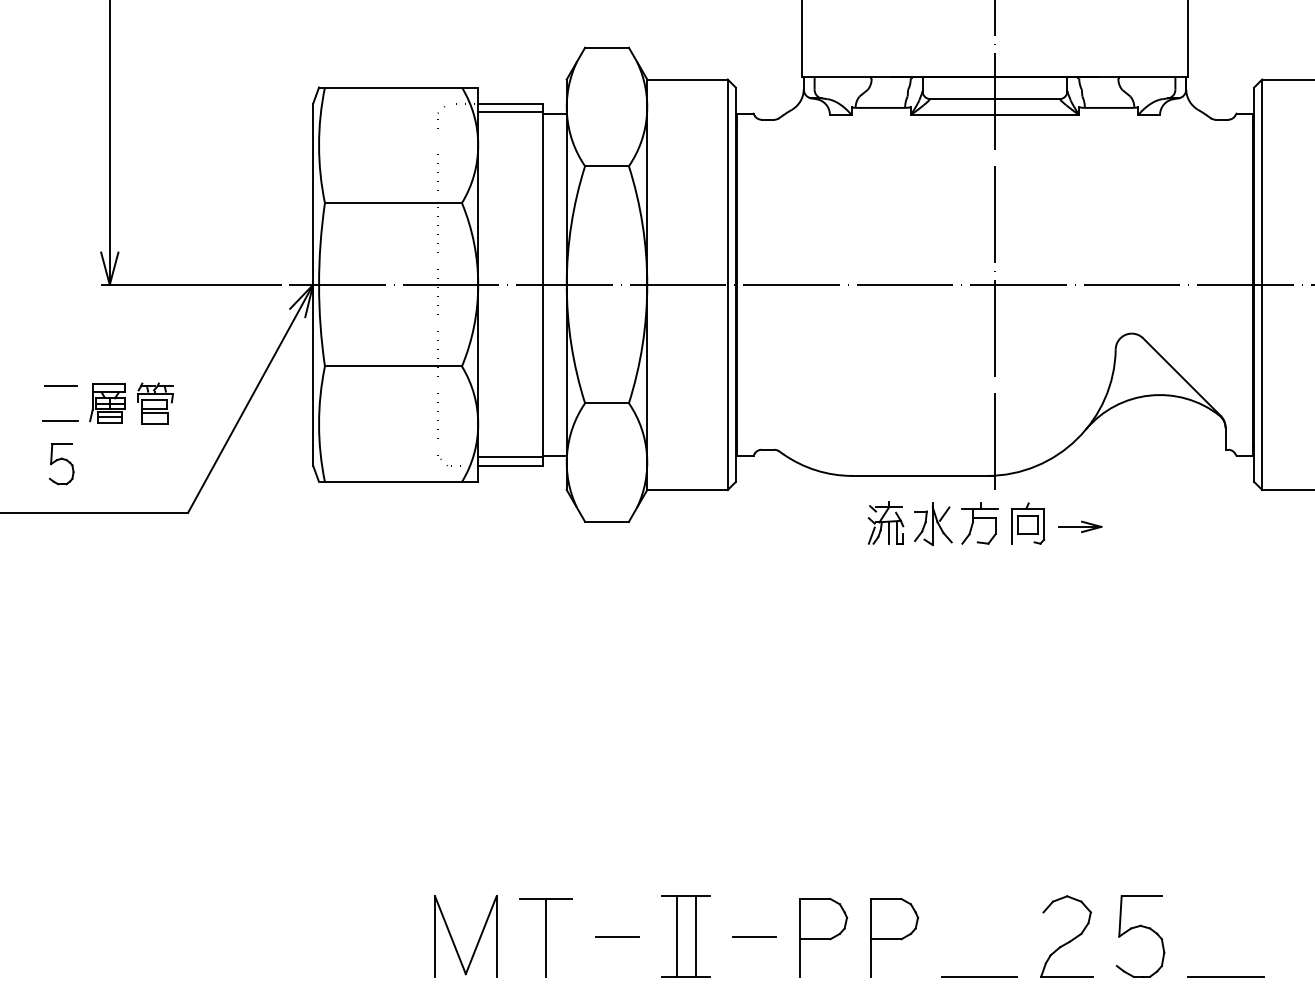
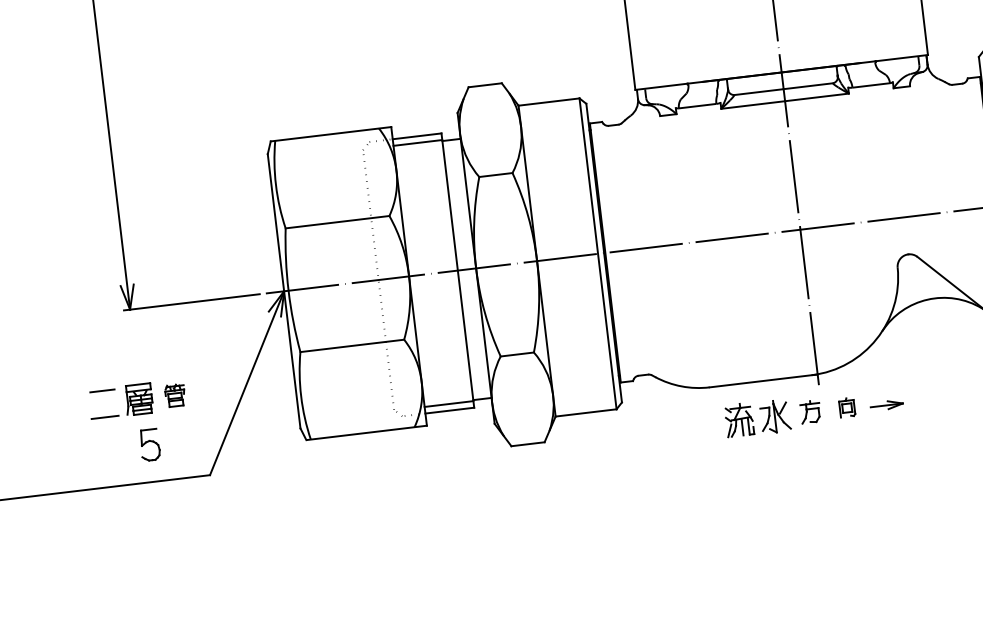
part: (155, 403) -> (175, 395), size x0.7
part: (61, 464) -> (149, 445), moved
part: (979, 523) -> (810, 411), size x0.7
part: (1028, 523) -> (847, 407), size x0.6

